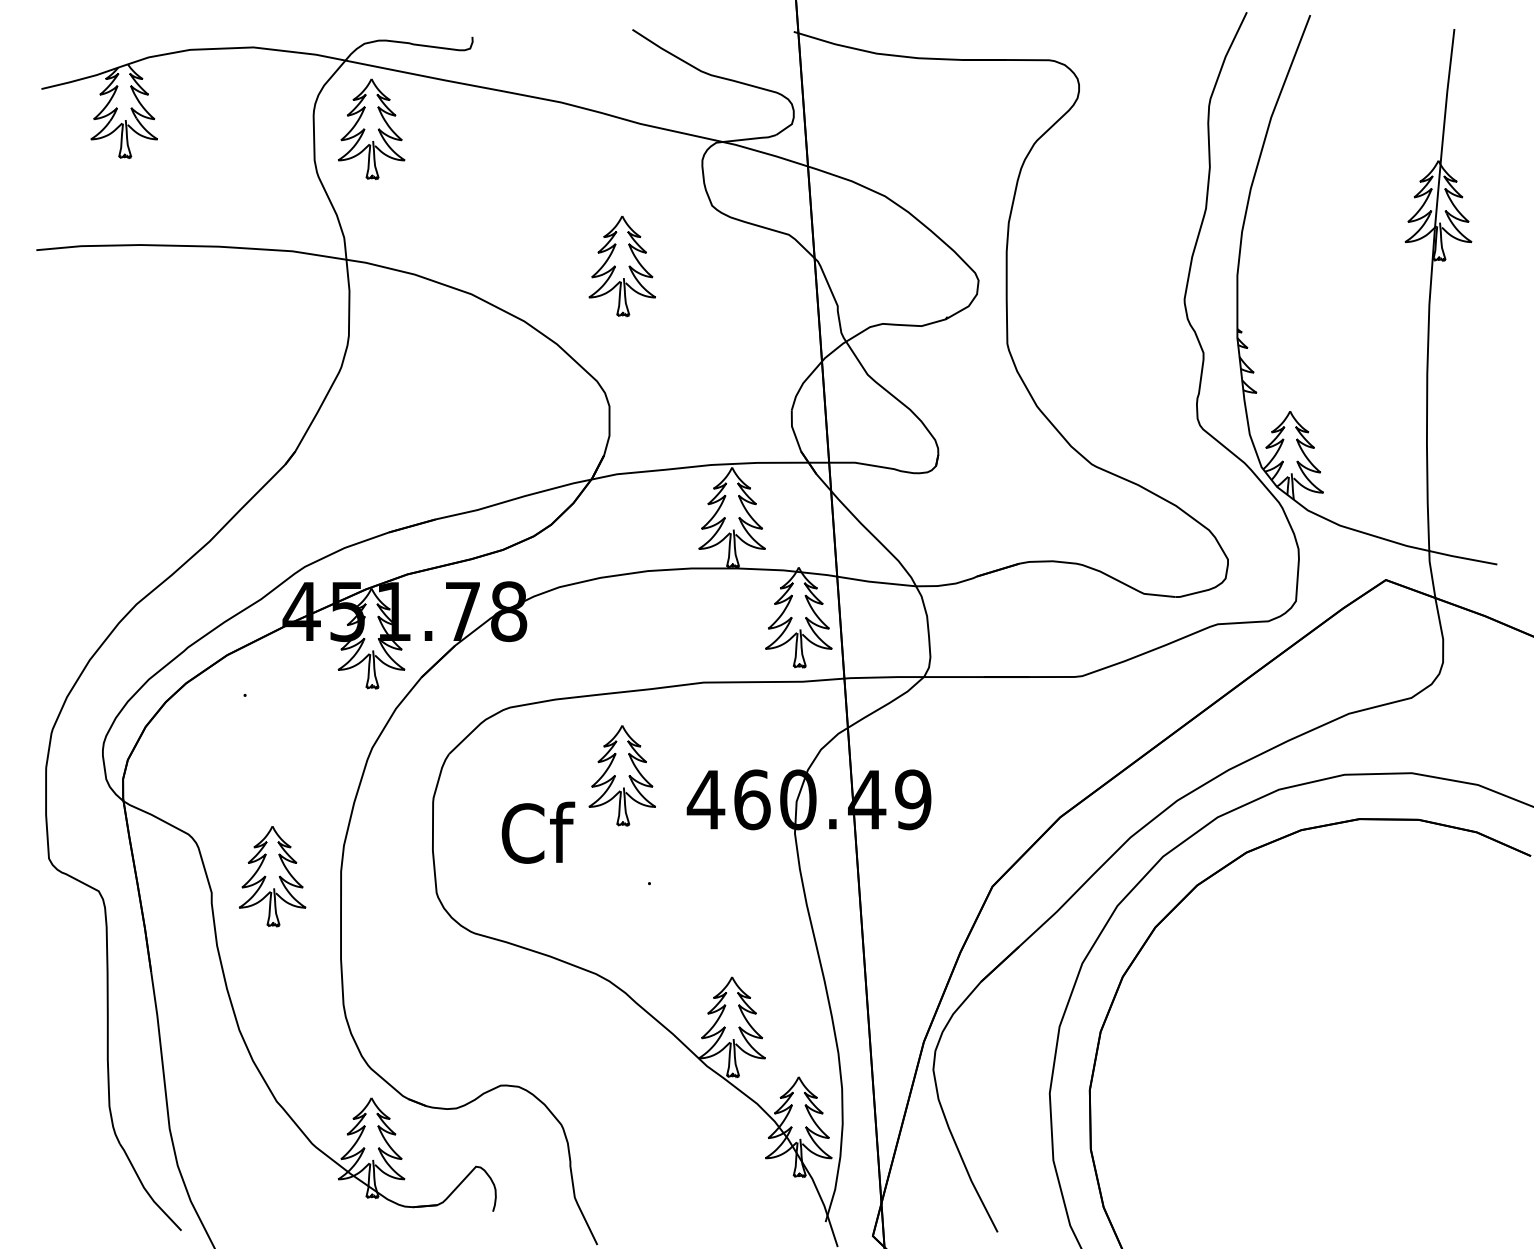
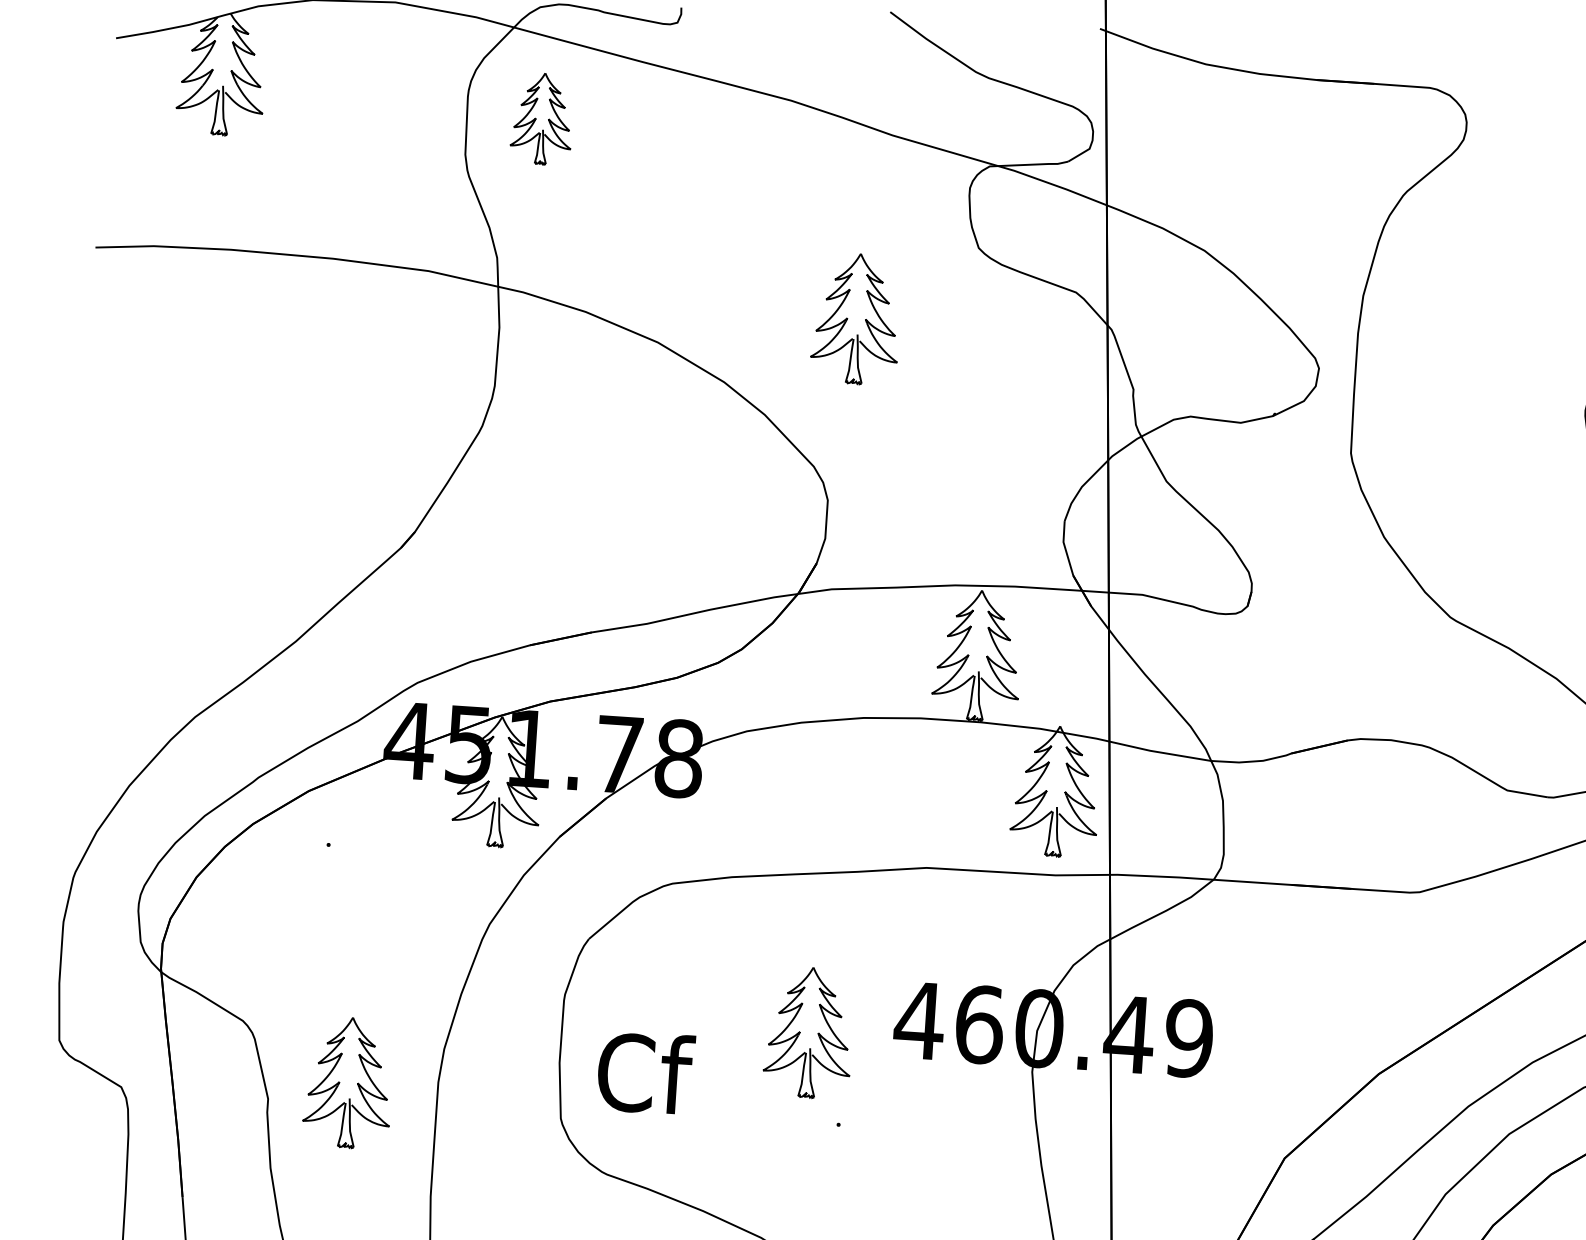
part: (371, 128) -> (542, 118), size x0.7
part: (621, 775) -> (808, 1032), moved
text: (538, 832) -> (646, 1072), moved

